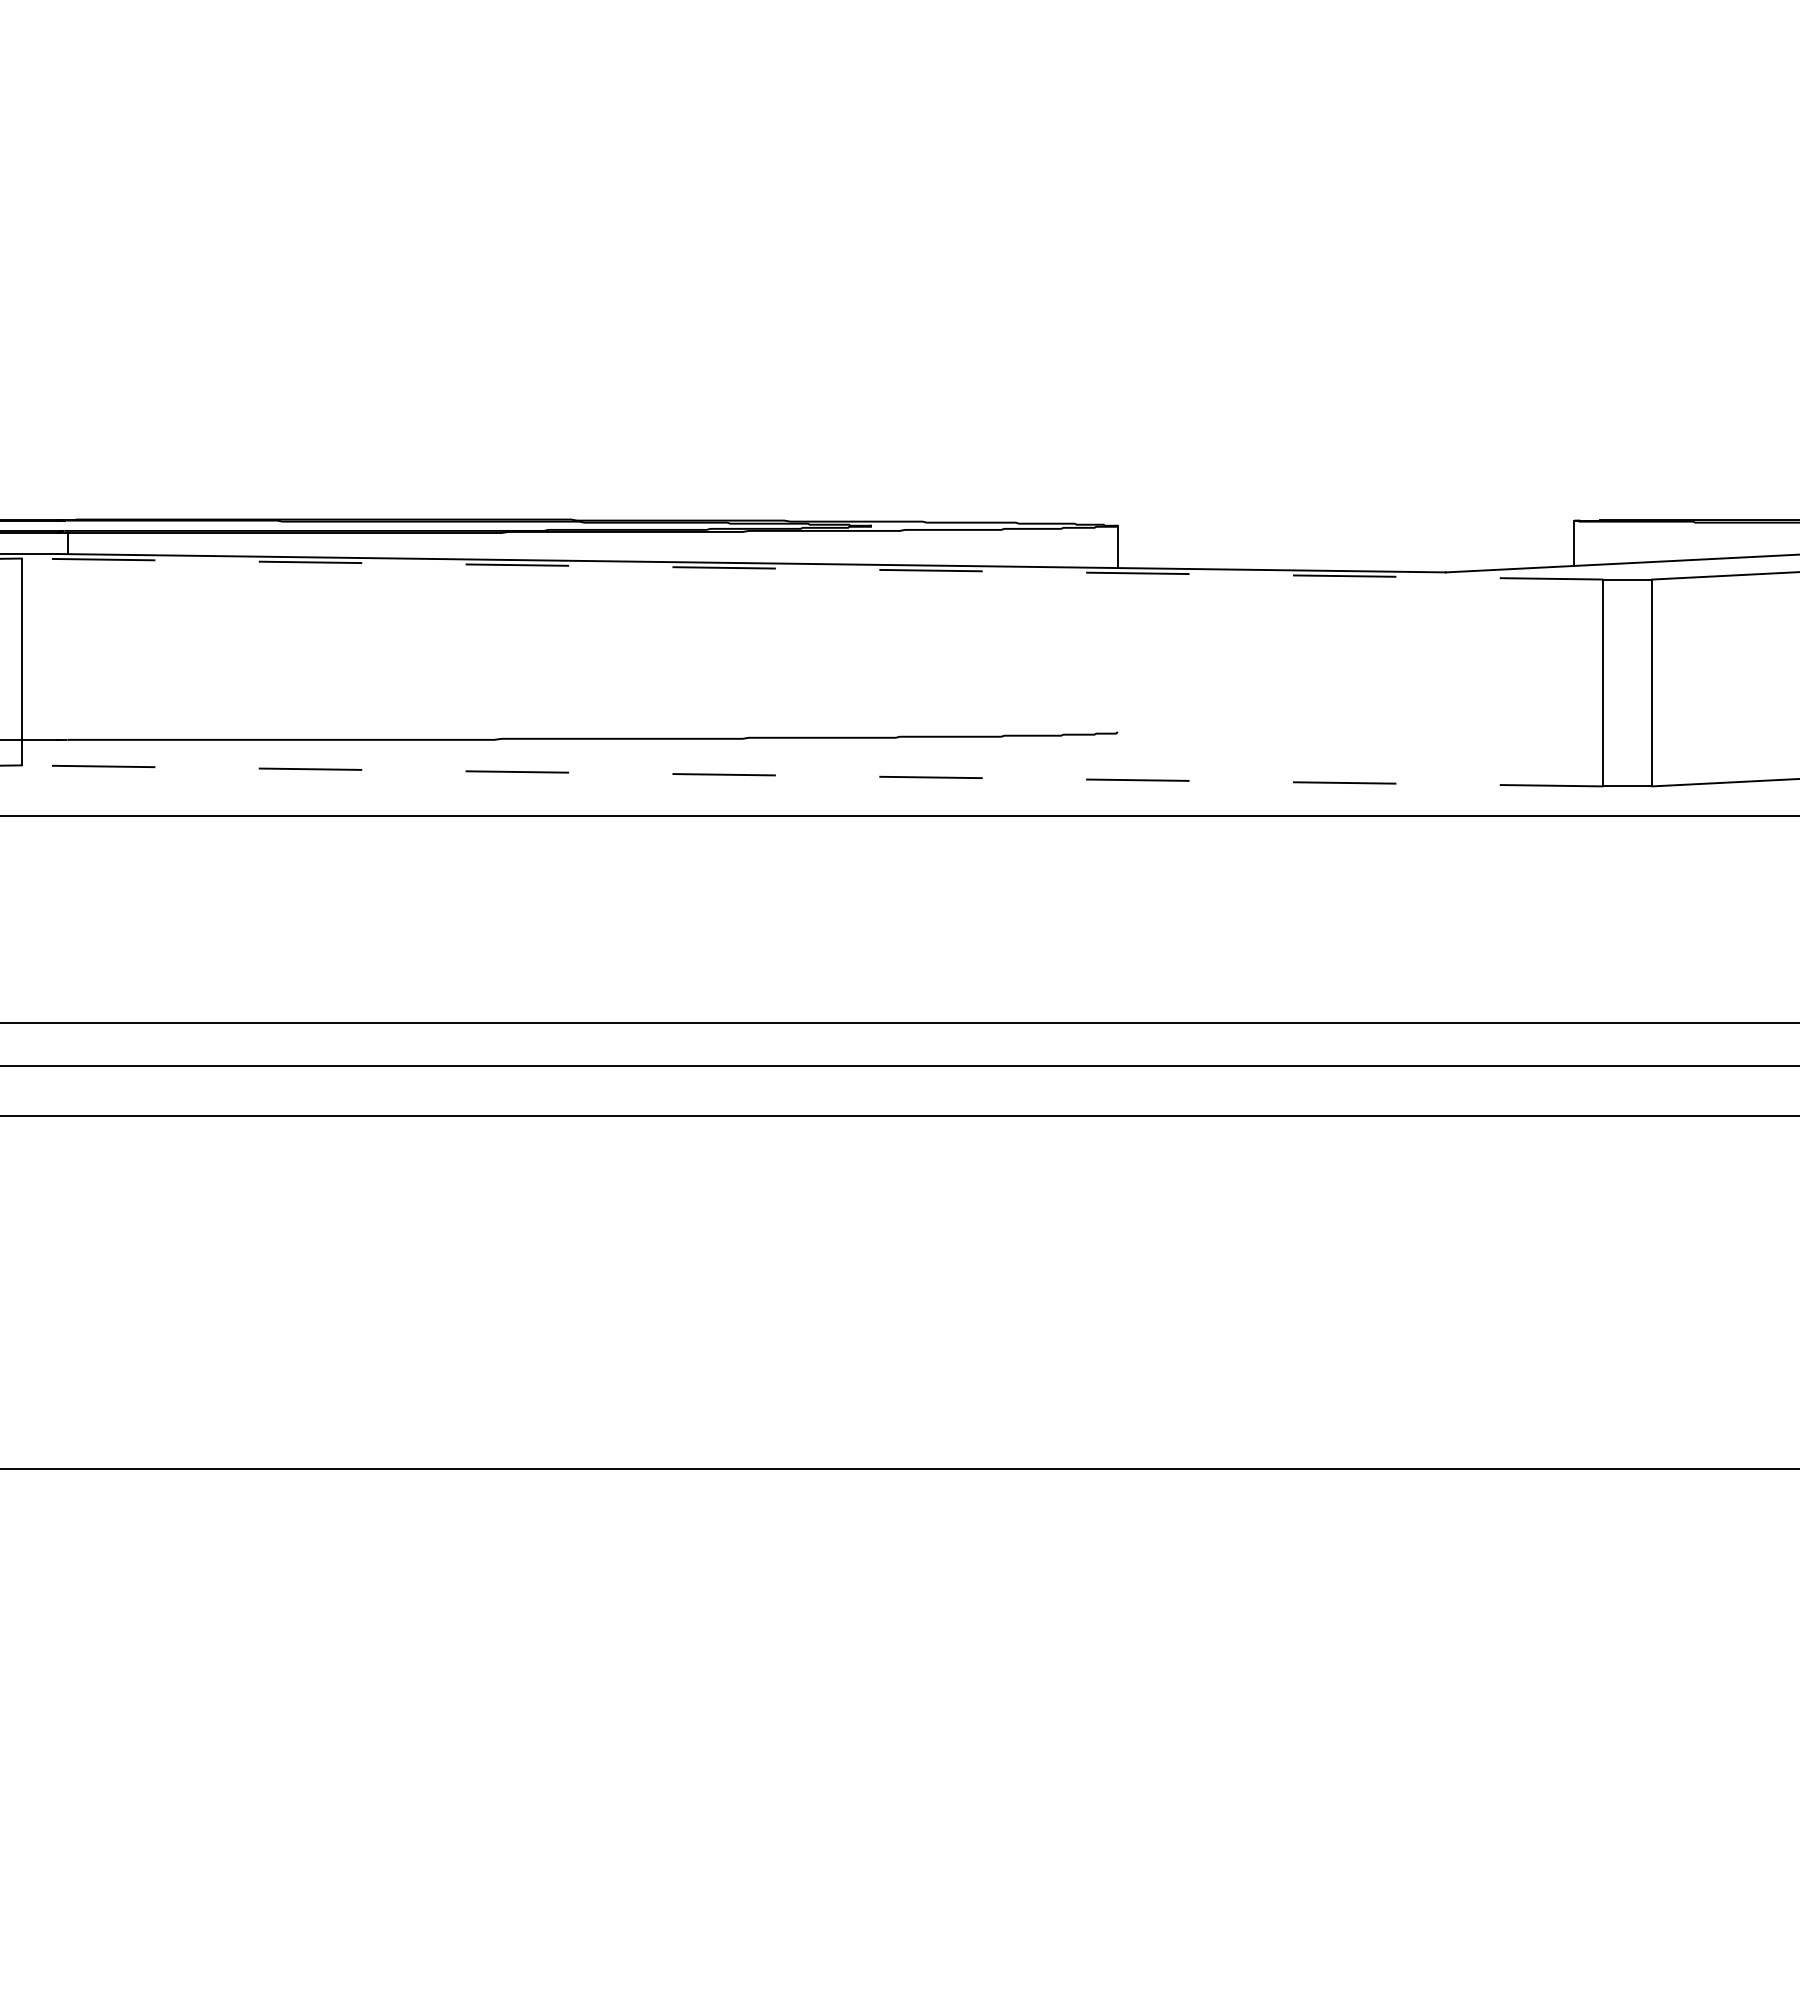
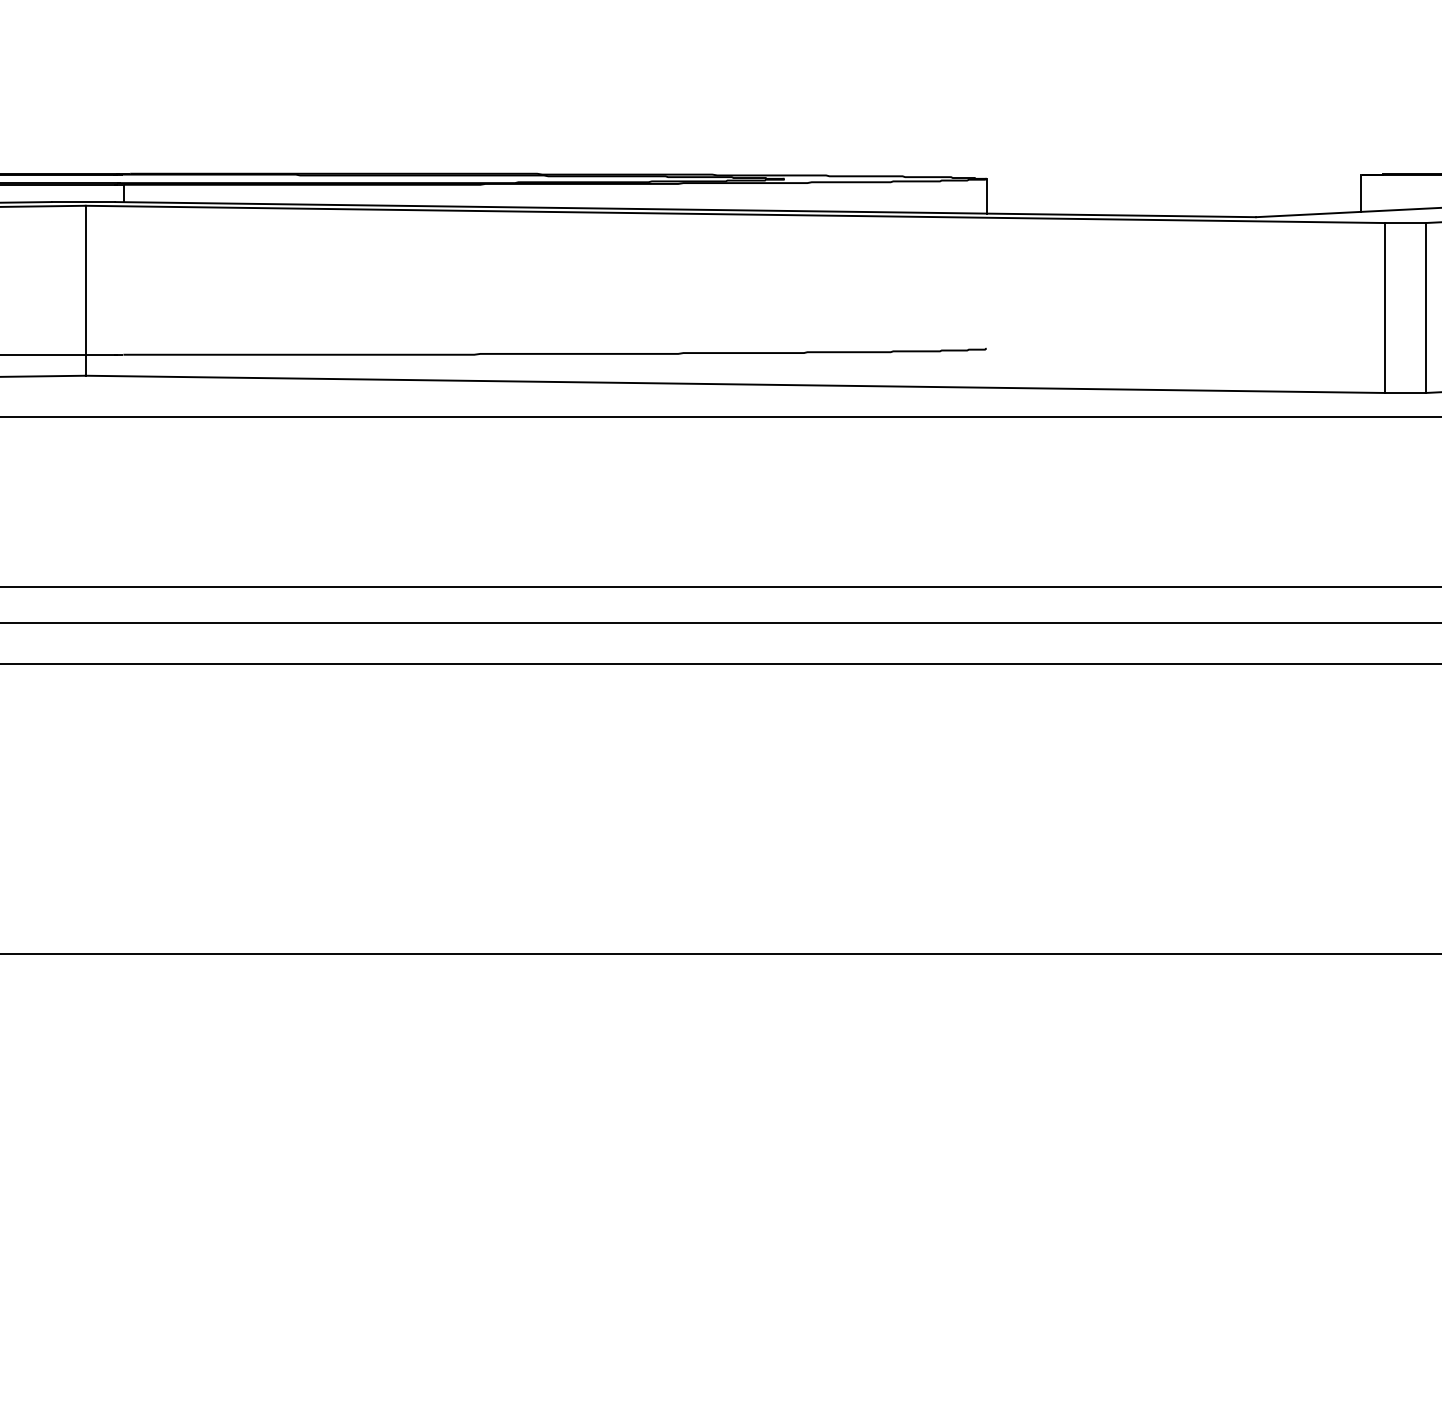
line: (812, 569) -> (735, 214), dashed -> solid
line: (812, 775) -> (735, 384), dashed -> solid

